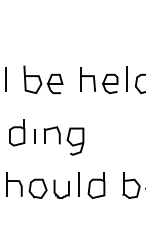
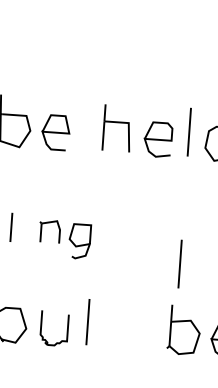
part: (63, 140) -> (64, 238), size x0.7
line: (126, 149) -> (179, 263), added
part: (96, 185) -> (119, 326), removed

